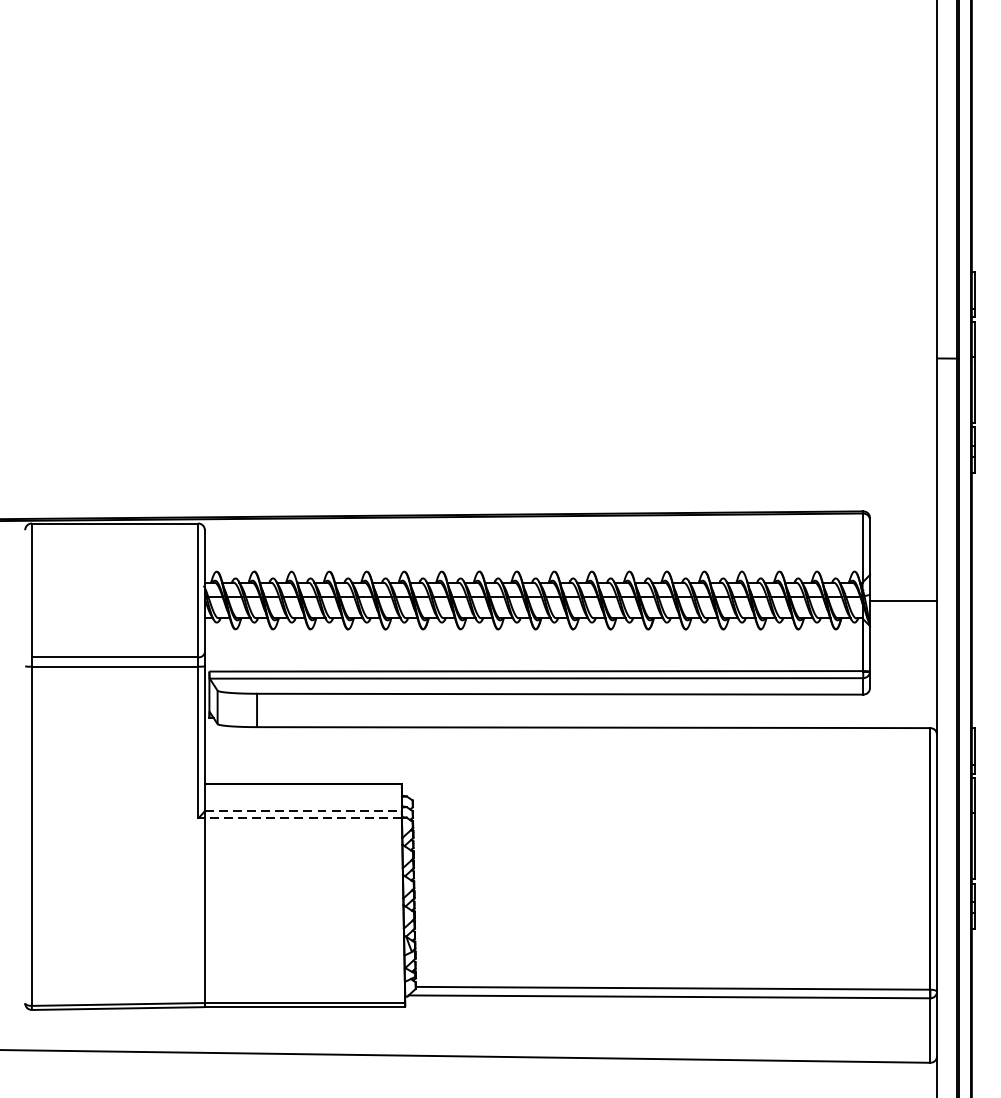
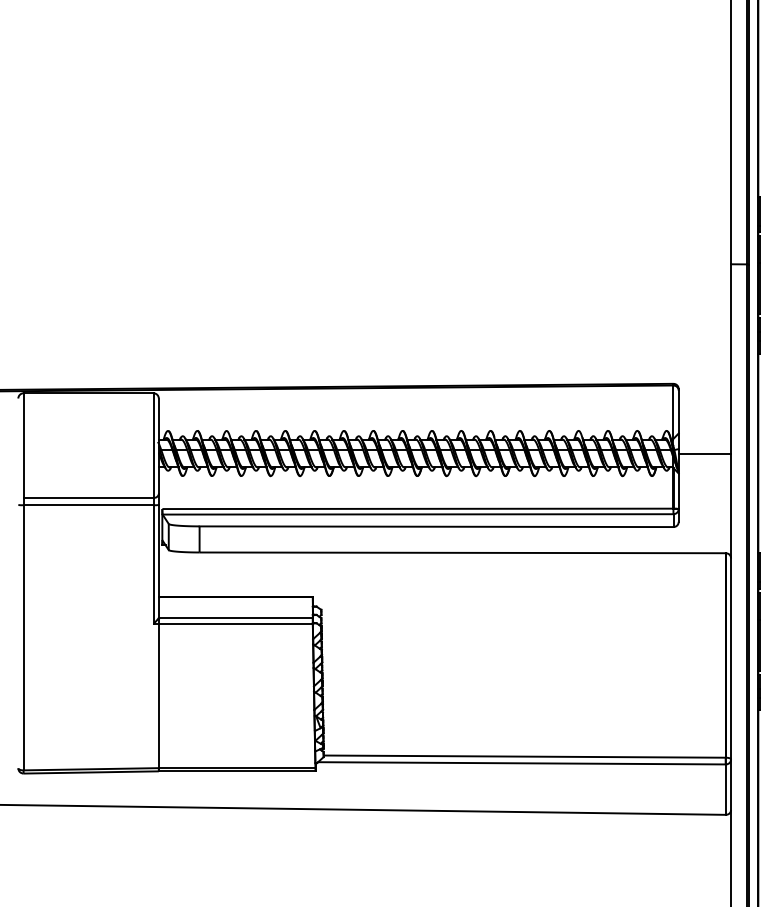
line: (302, 810) -> (235, 617), dashed -> solid
line: (302, 817) -> (235, 623), dashed -> solid

